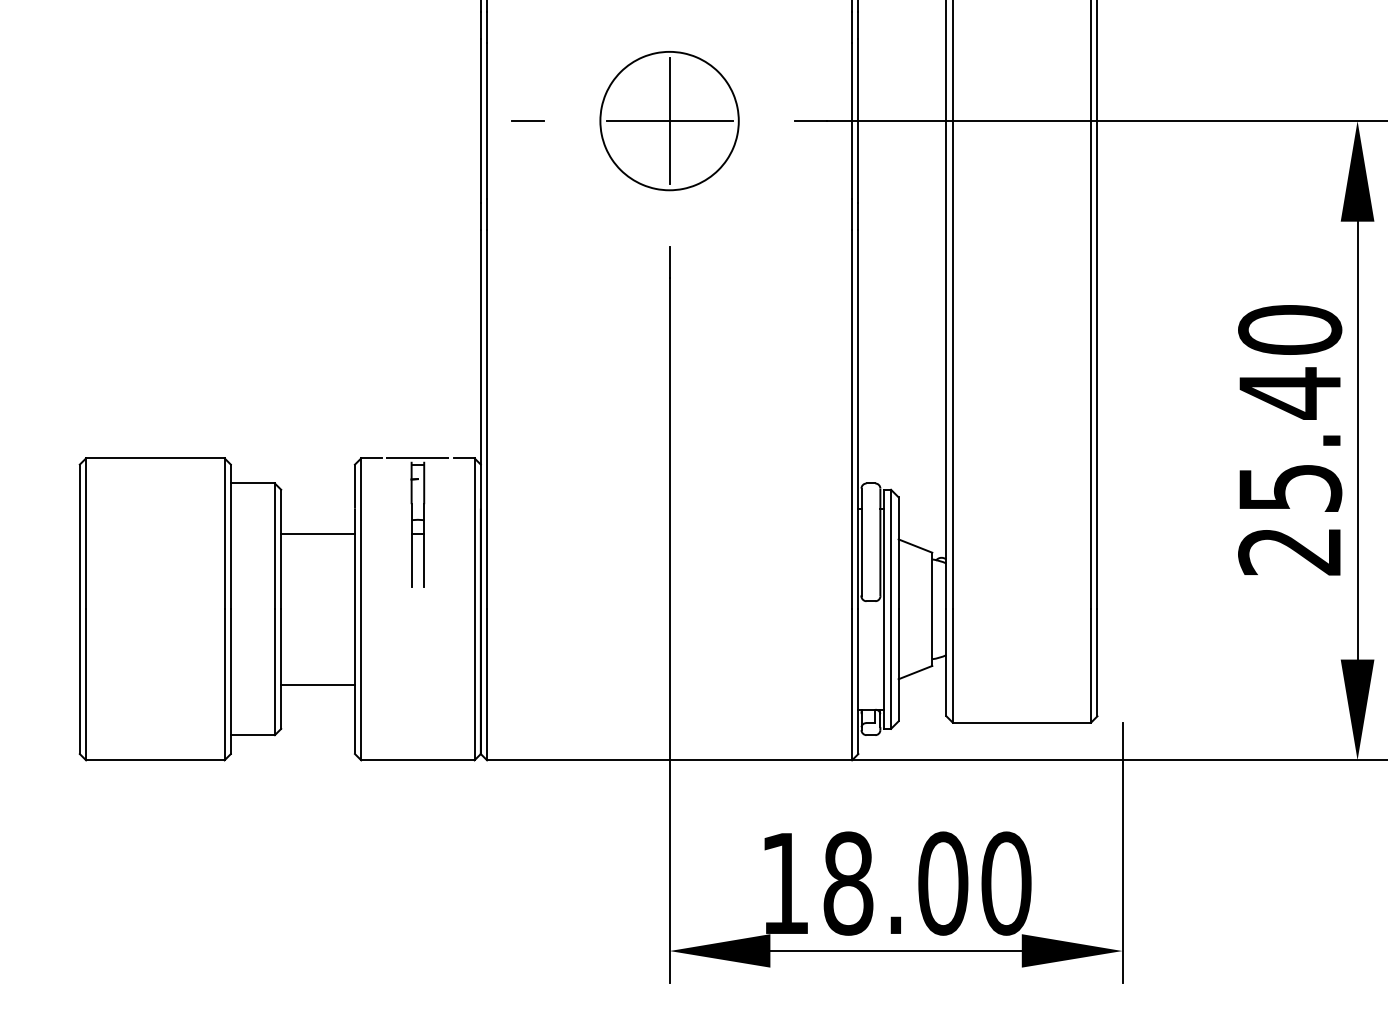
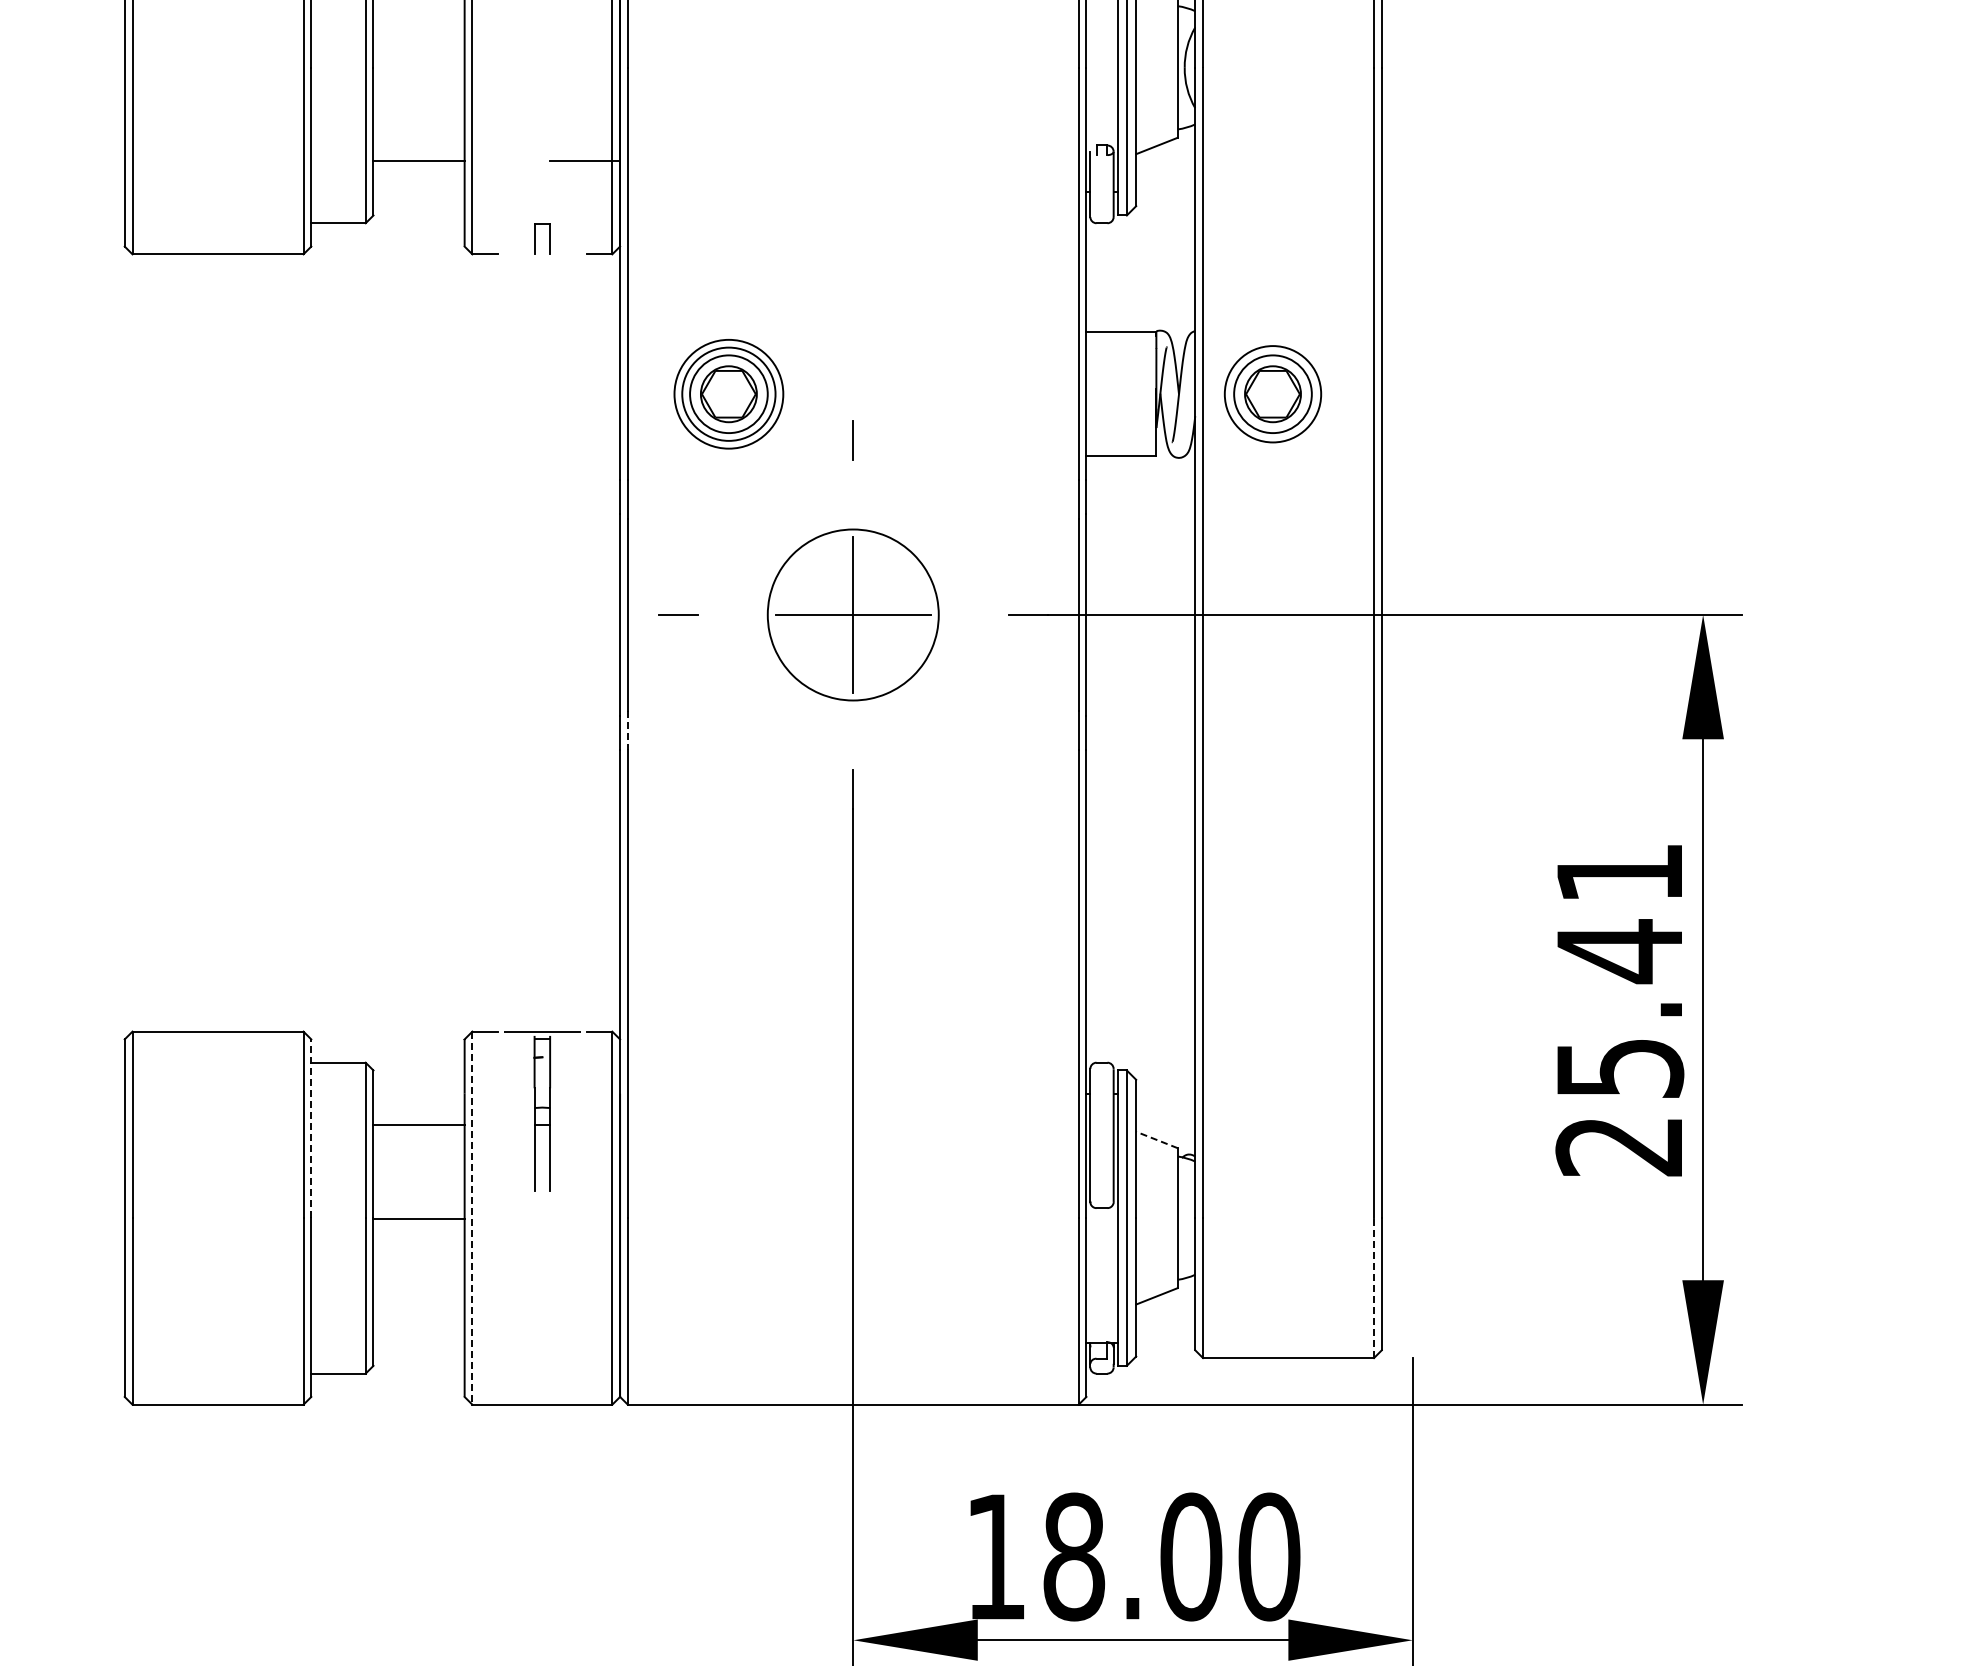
line: (486, 214) -> (627, 730), solid -> dashed
text: (1289, 329) -> (1619, 872), 25.40 -> 25.41
line: (231, 536) -> (311, 1128), solid -> dashed
line: (915, 545) -> (1156, 1139), solid -> dashed
line: (361, 609) -> (472, 1218), solid -> dashed
line: (1091, 666) -> (1374, 1288), solid -> dashed
line: (317, 684) -> (418, 1219), moved

